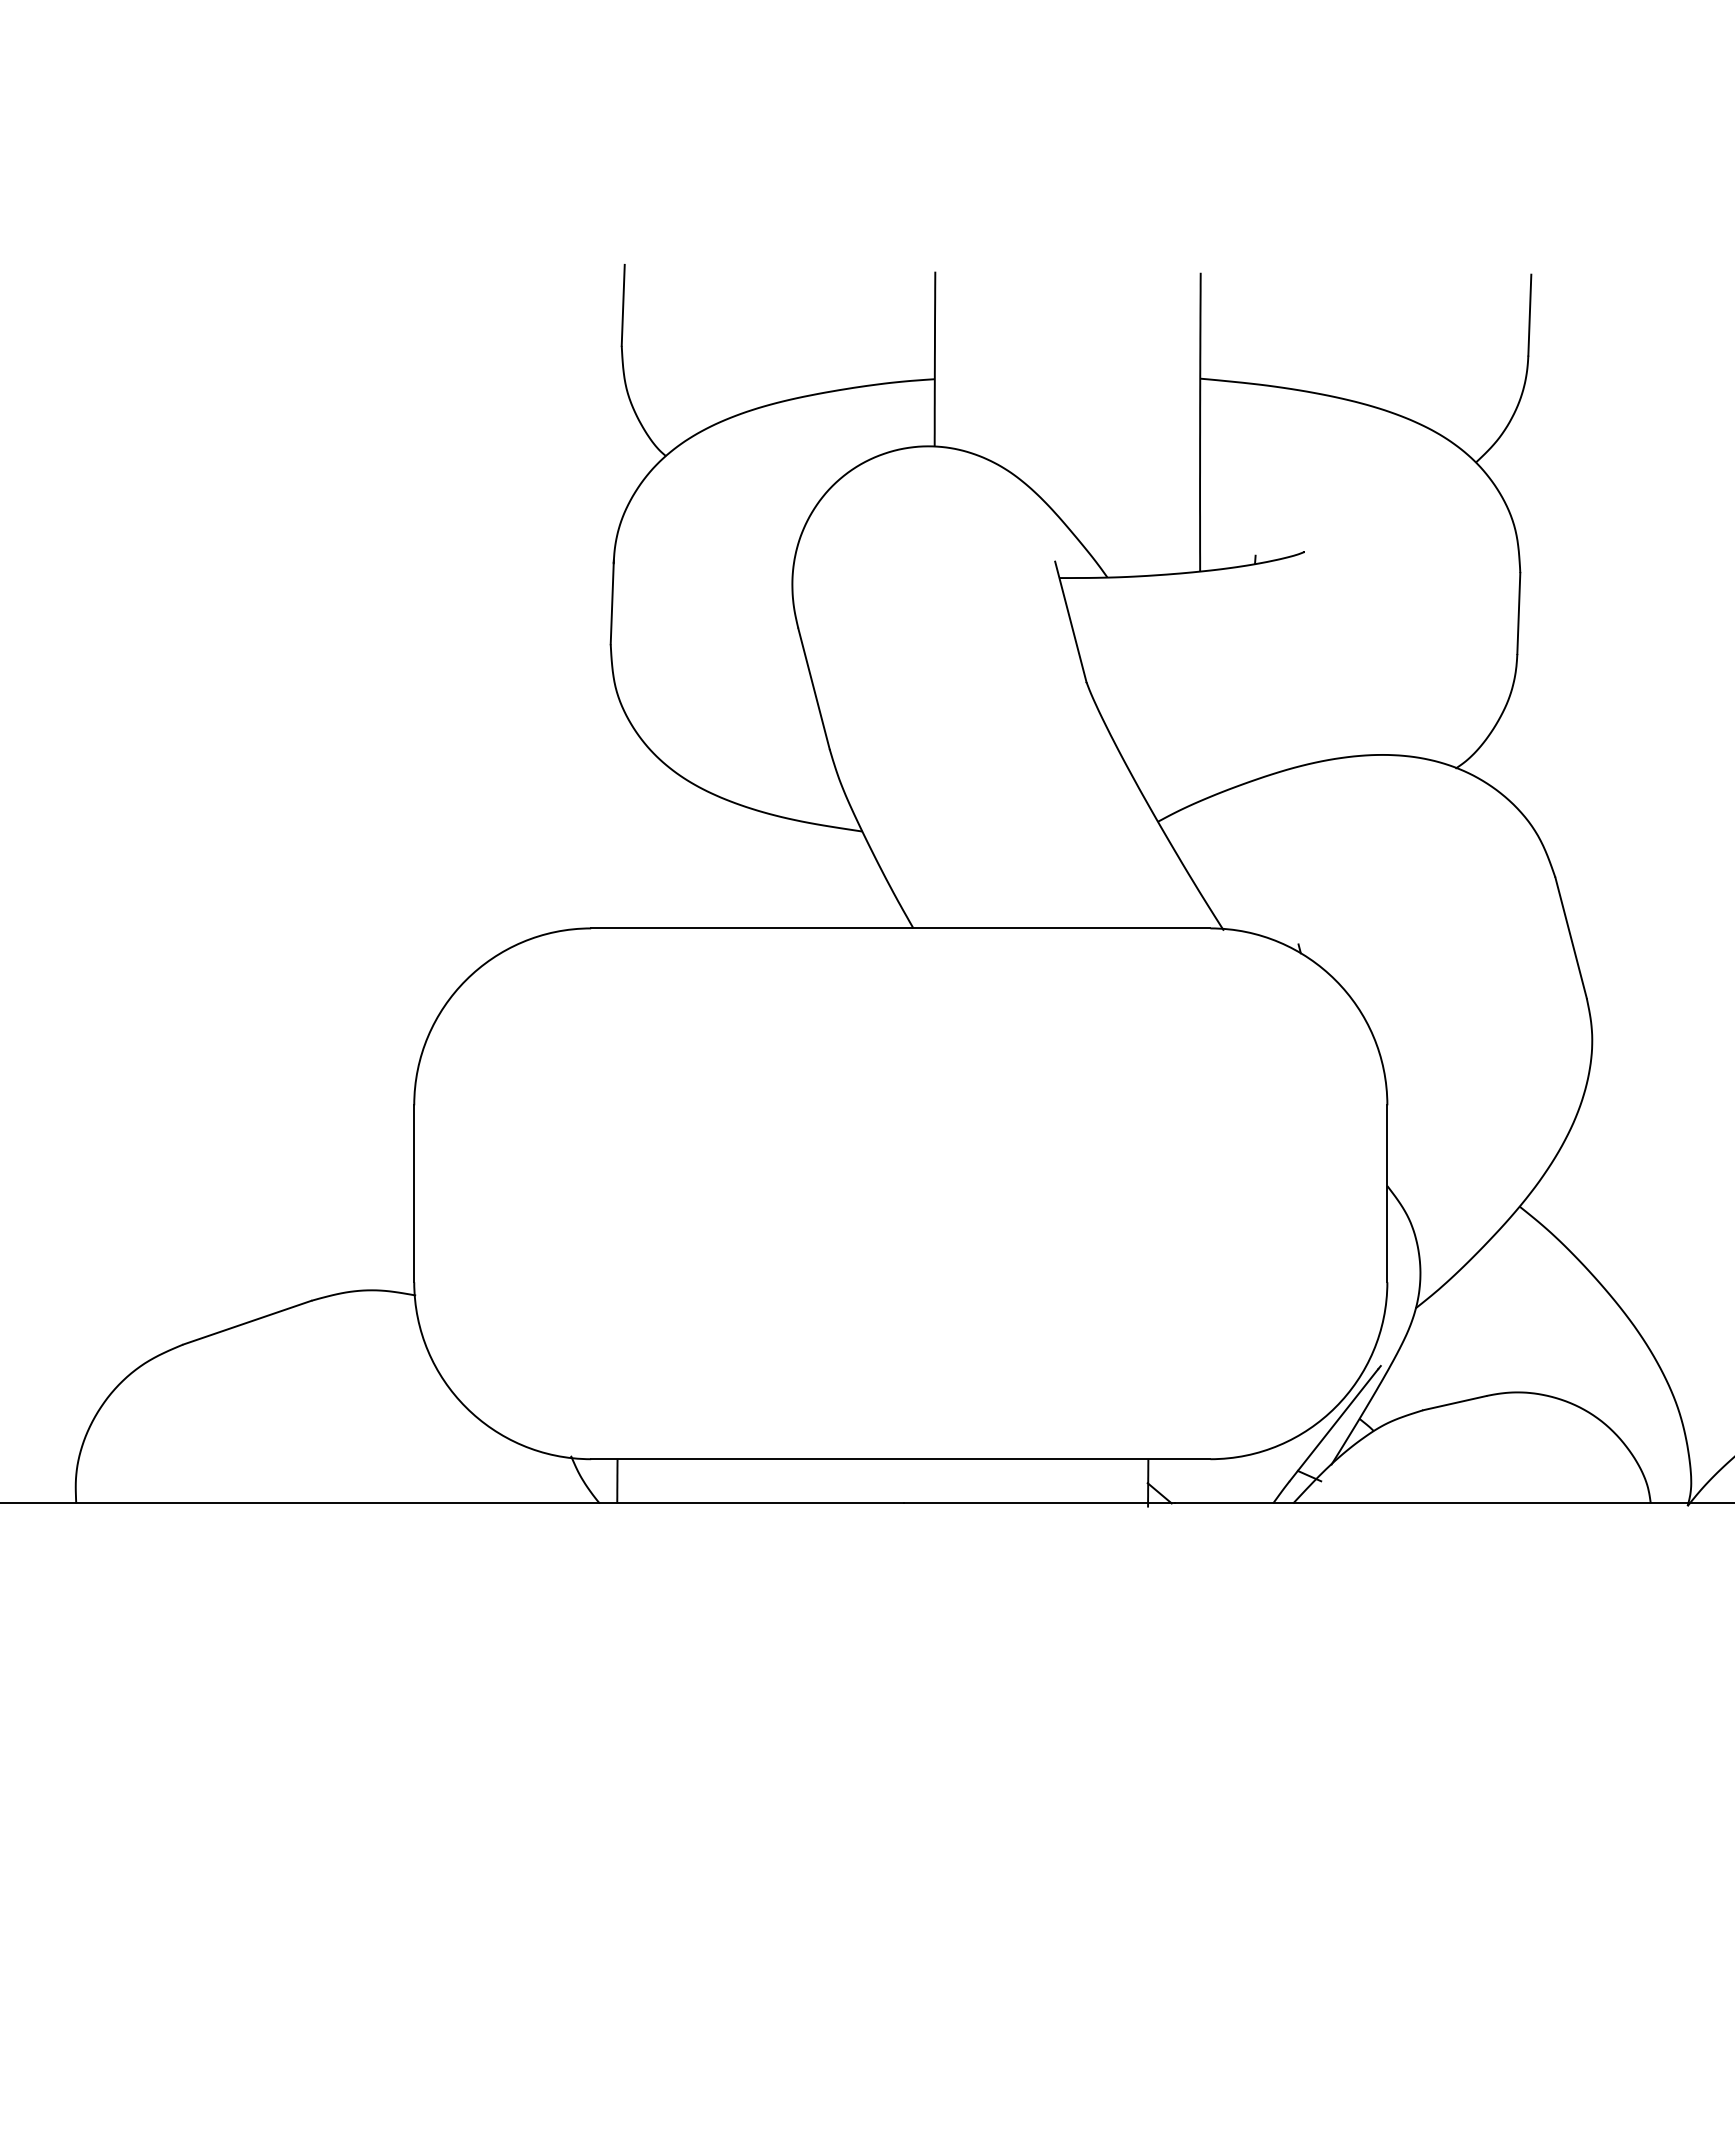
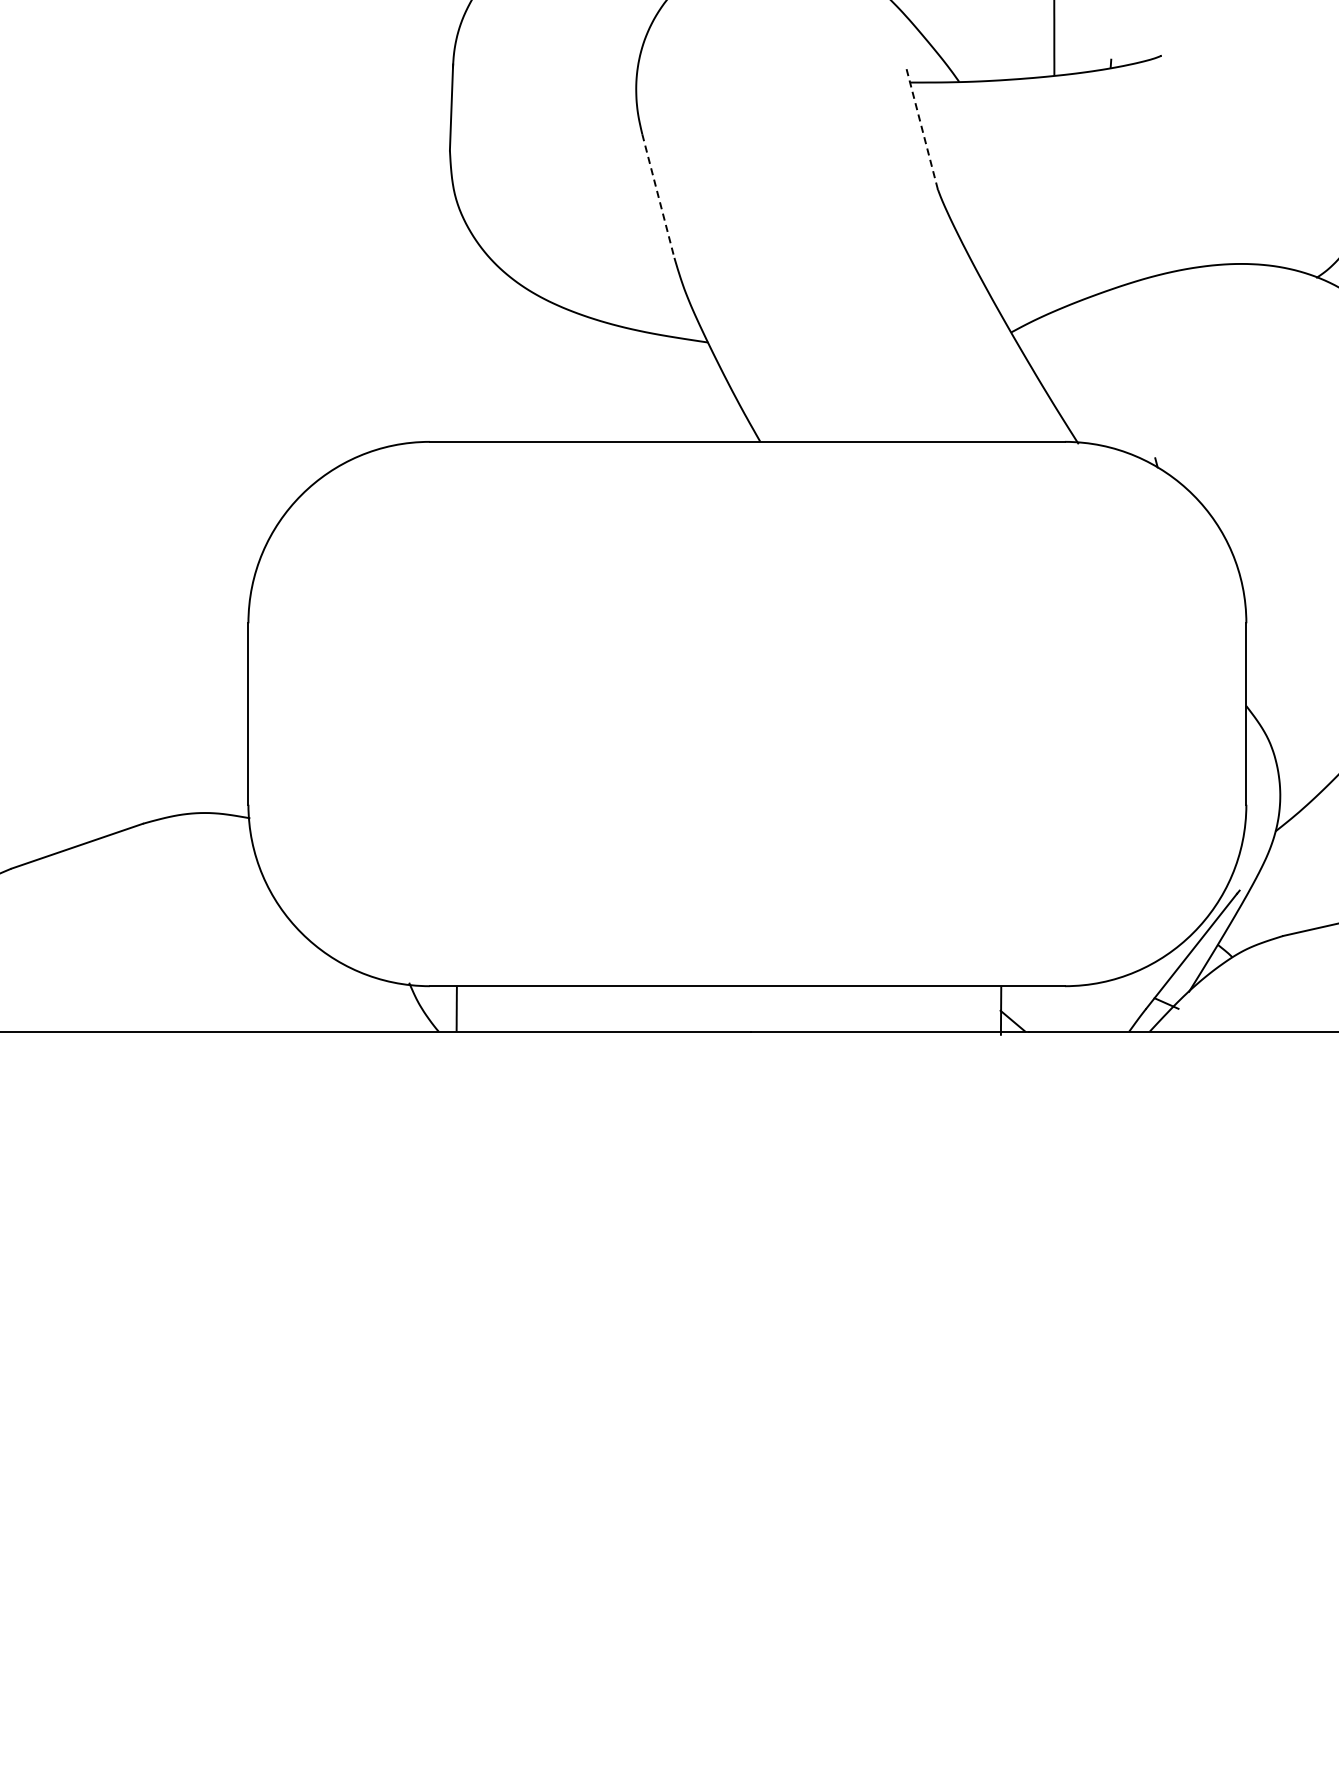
line: (1070, 621) -> (921, 127), solid -> dashed
line: (814, 689) -> (658, 196), solid -> dashed

